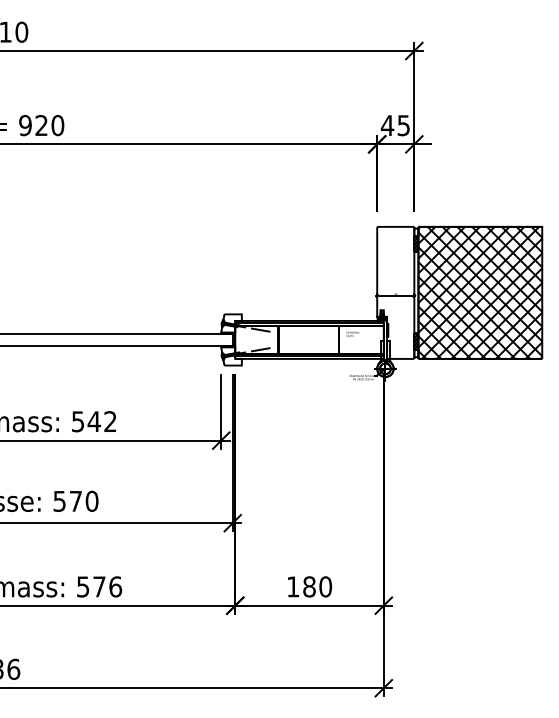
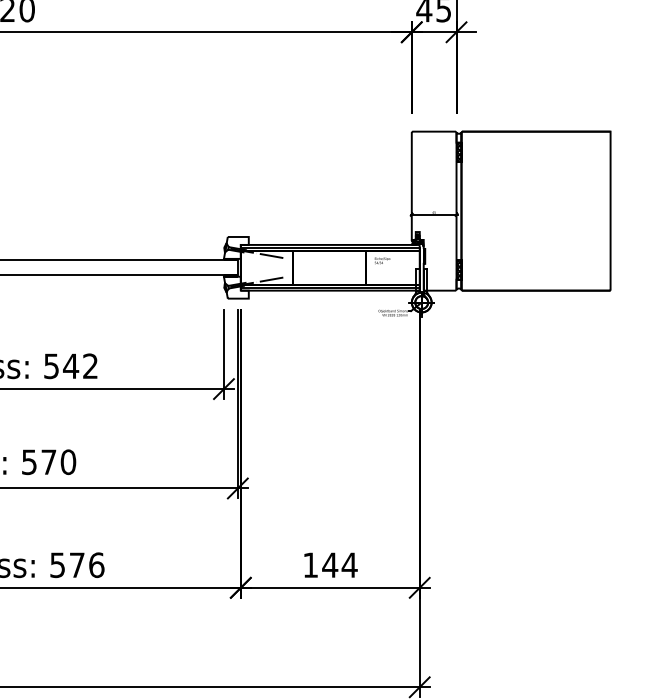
hatch: (480, 292) -> (536, 210), removed
text: (317, 586) -> (339, 564), 180 -> 144

